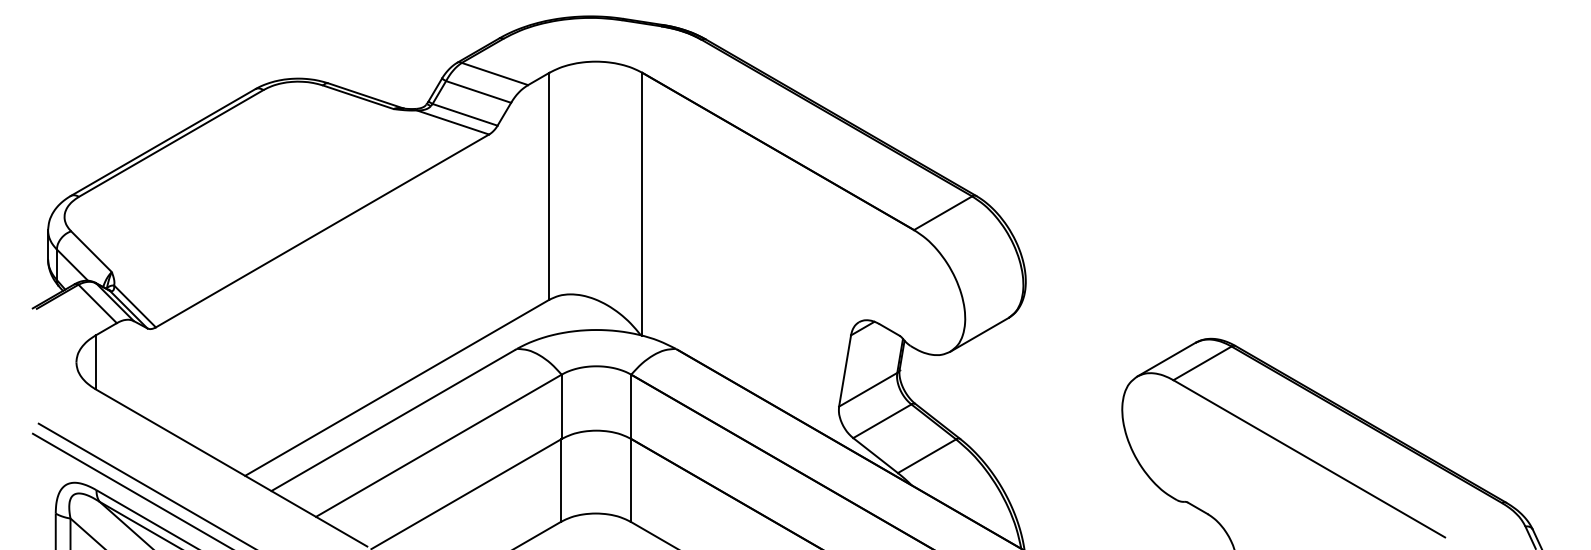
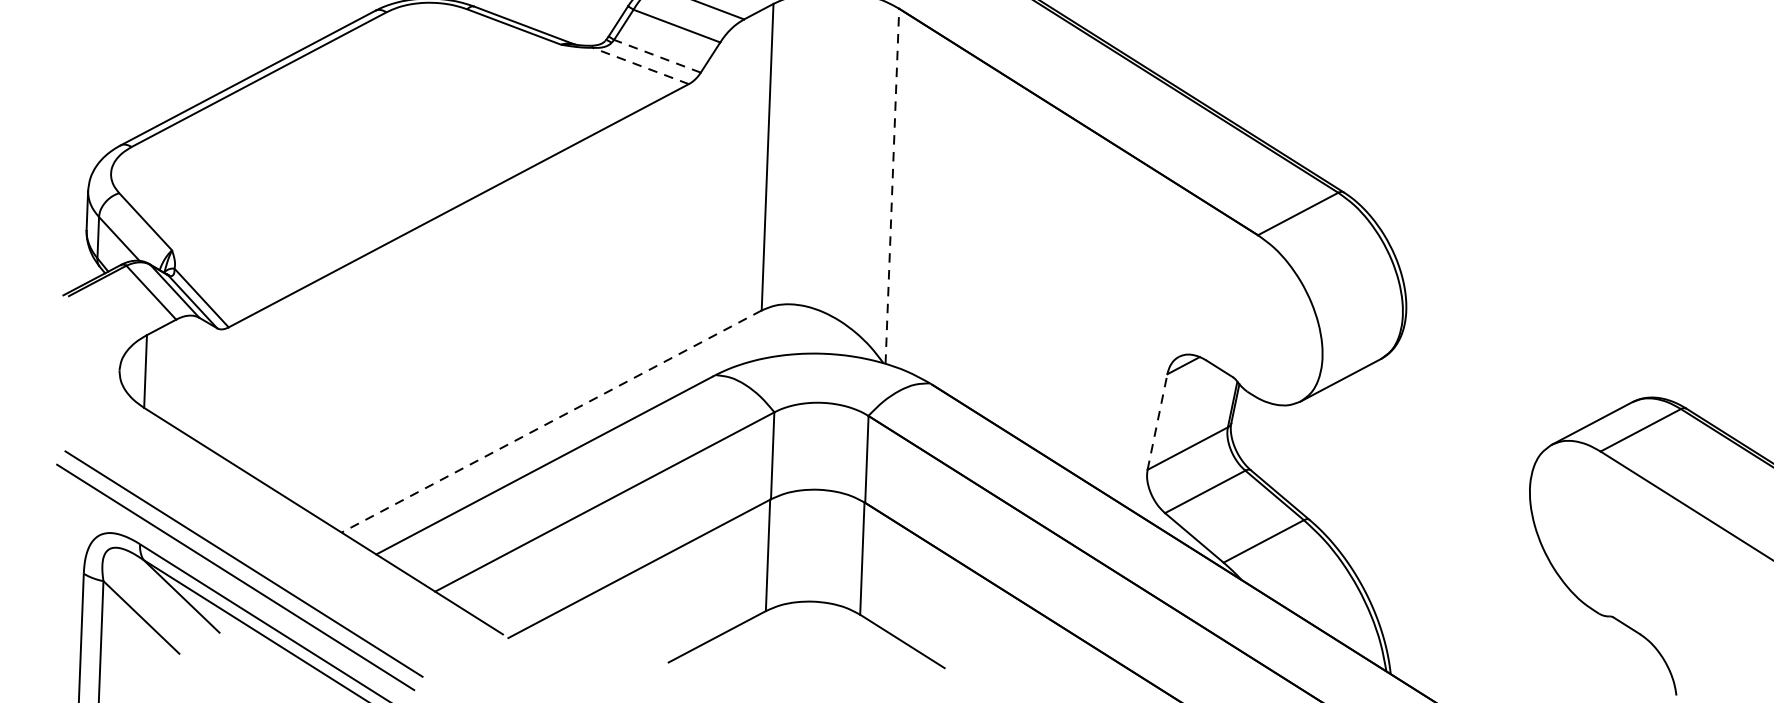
line: (464, 114) -> (656, 55), solid -> dashed
line: (452, 122) -> (640, 65), solid -> dashed
line: (642, 203) -> (892, 185), solid -> dashed
line: (845, 370) -> (1158, 421), solid -> dashed
line: (397, 387) -> (551, 421), solid -> dashed

